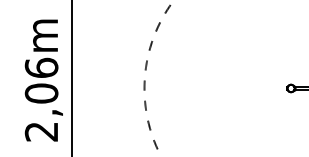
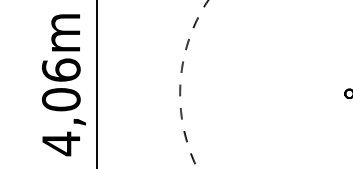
text: (40, 131) -> (59, 143), 2,06m -> 4,06m

